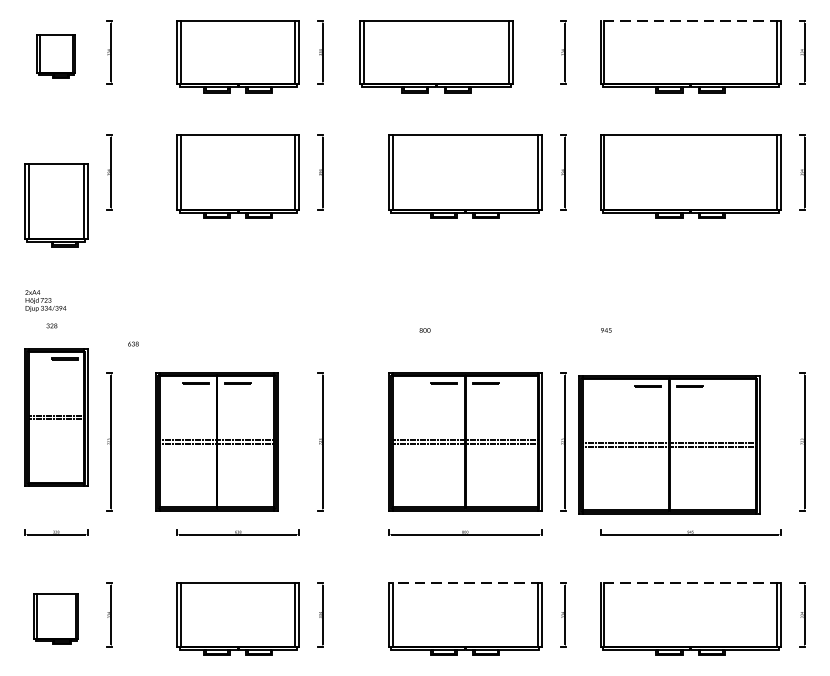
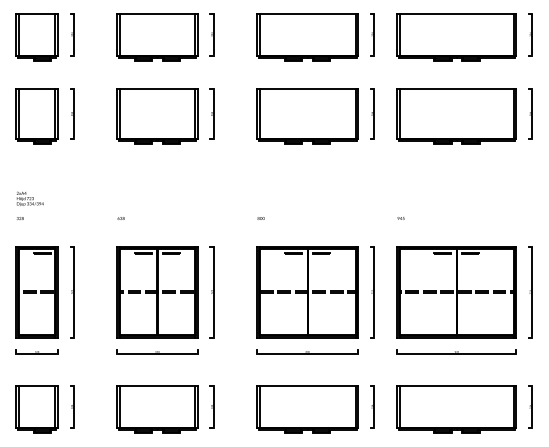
line: (690, 20) -> (456, 13), dashed -> solid
part: (55, 56) -> (36, 37), size x1.67
part: (436, 56) -> (307, 37), moved
part: (55, 204) -> (36, 116), moved
text: (50, 325) -> (19, 218), moved
text: (424, 330) -> (260, 218), moved
text: (132, 344) -> (120, 218), moved
part: (55, 418) -> (36, 292), moved
part: (217, 442) -> (157, 292), moved
part: (668, 445) -> (456, 292), moved
line: (464, 582) -> (307, 385), dashed -> solid
line: (690, 582) -> (456, 385), dashed -> solid
part: (55, 619) -> (36, 409), size x1.43

